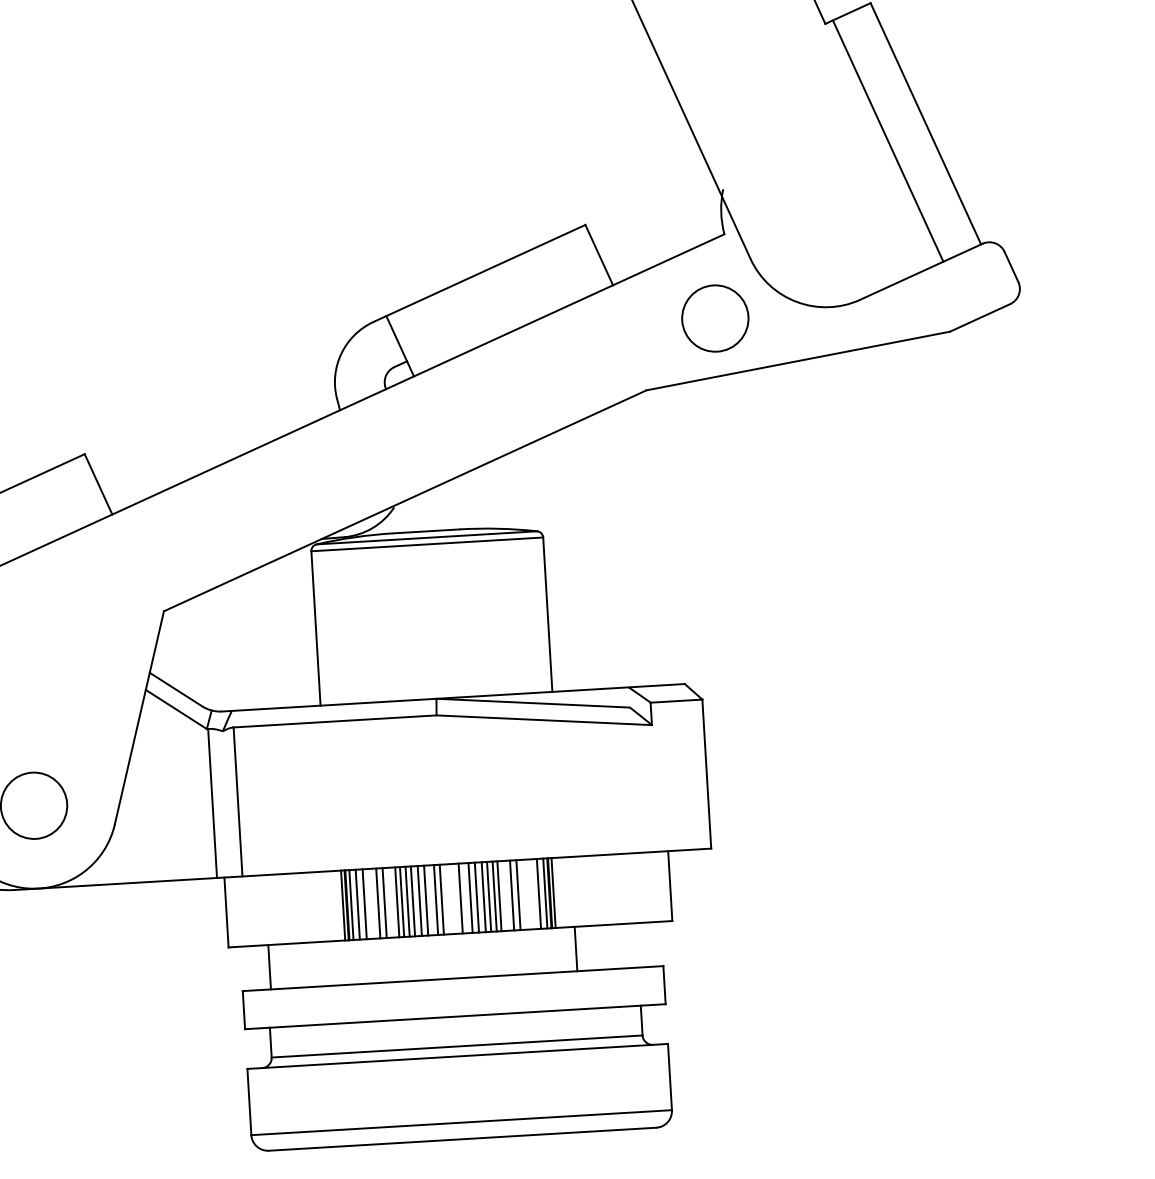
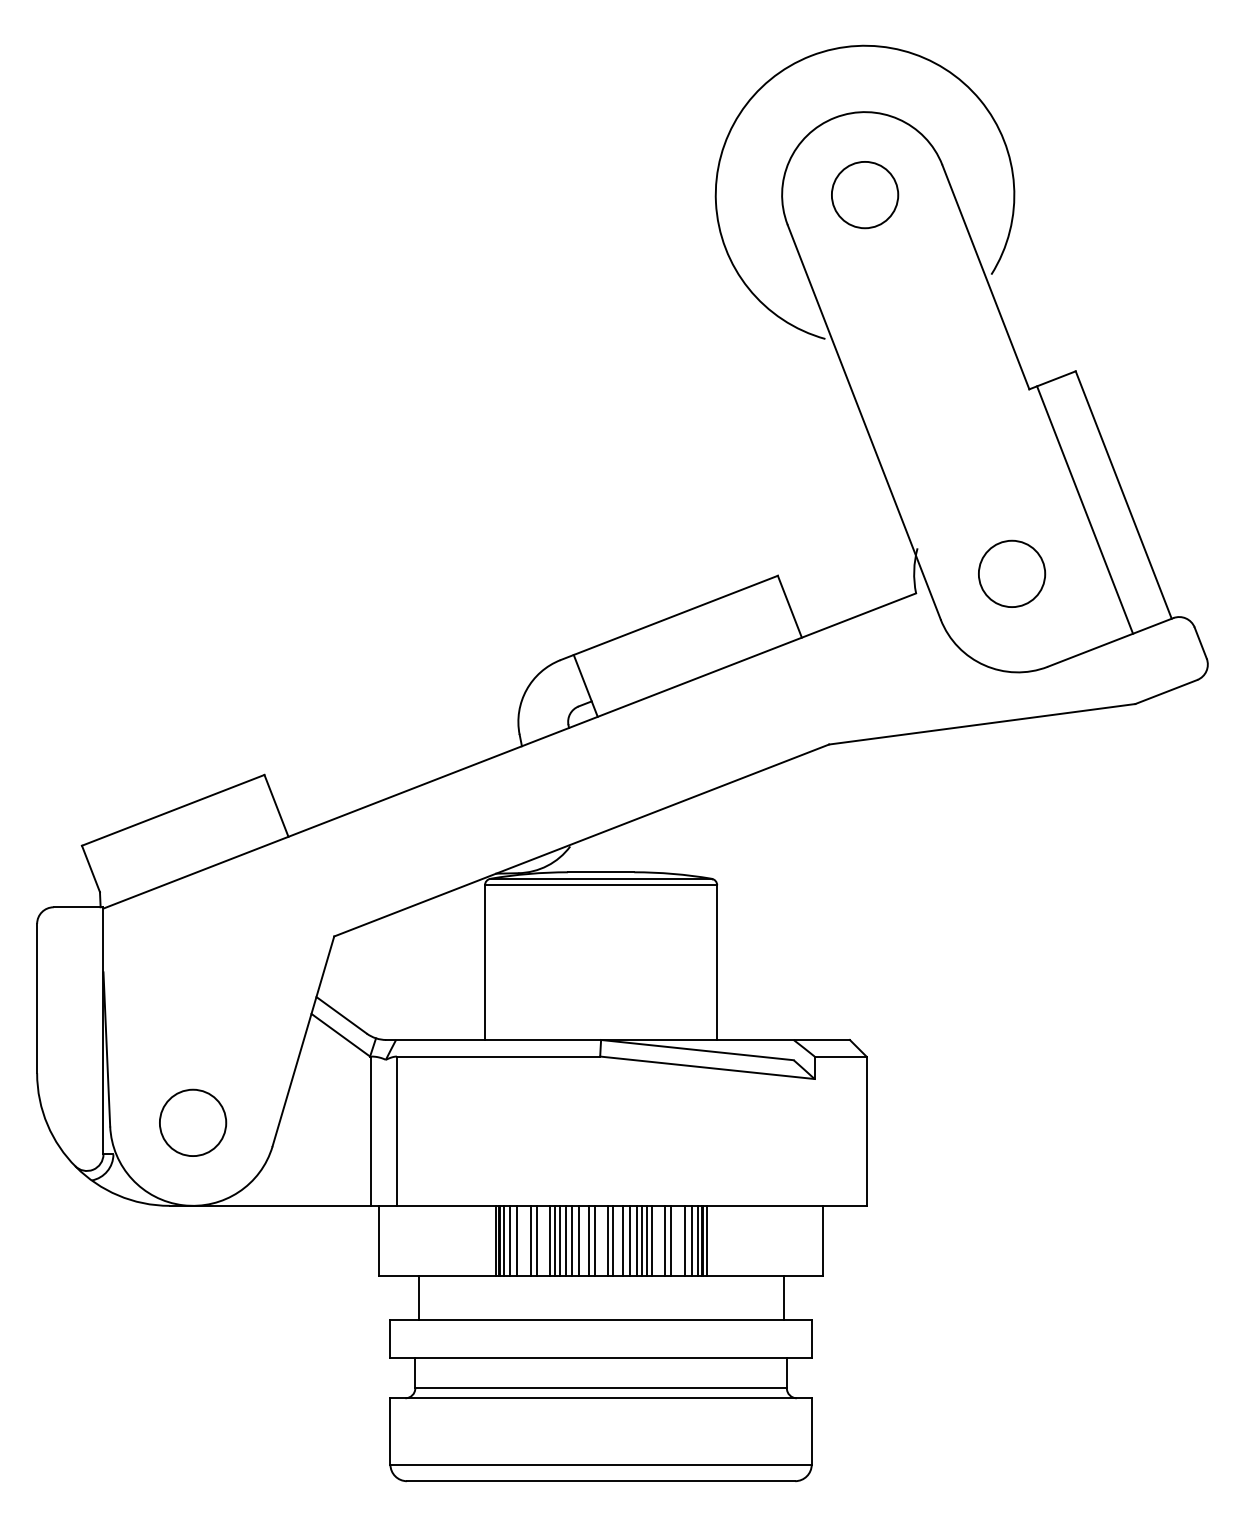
circle: (715, 318) -> (1012, 573), moved
line: (531, 894) -> (684, 1240), added
line: (454, 898) -> (607, 1240), added
line: (575, 948) -> (783, 1297), moved

